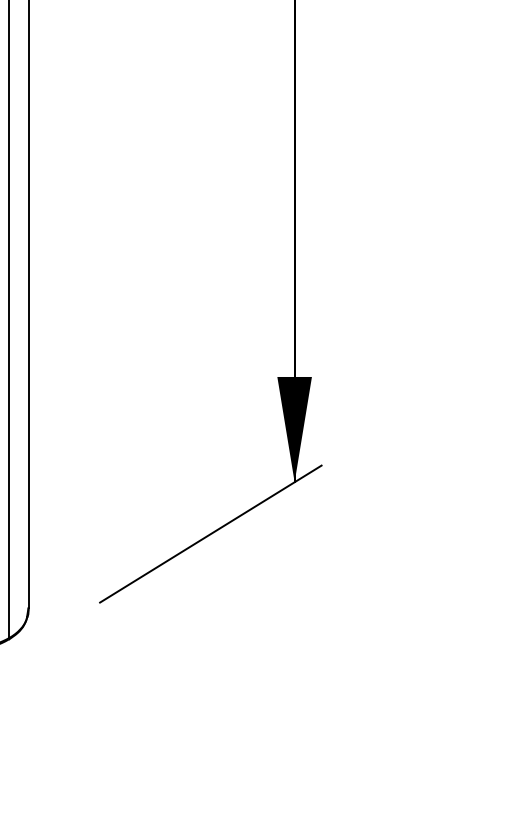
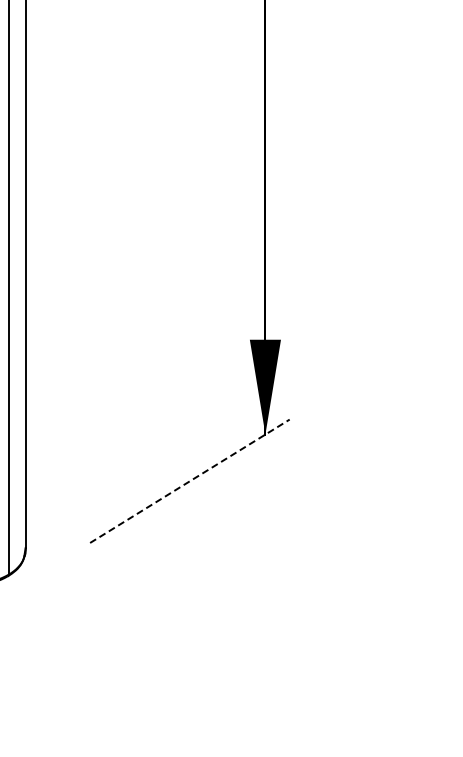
line: (211, 534) -> (190, 481), solid -> dashed

